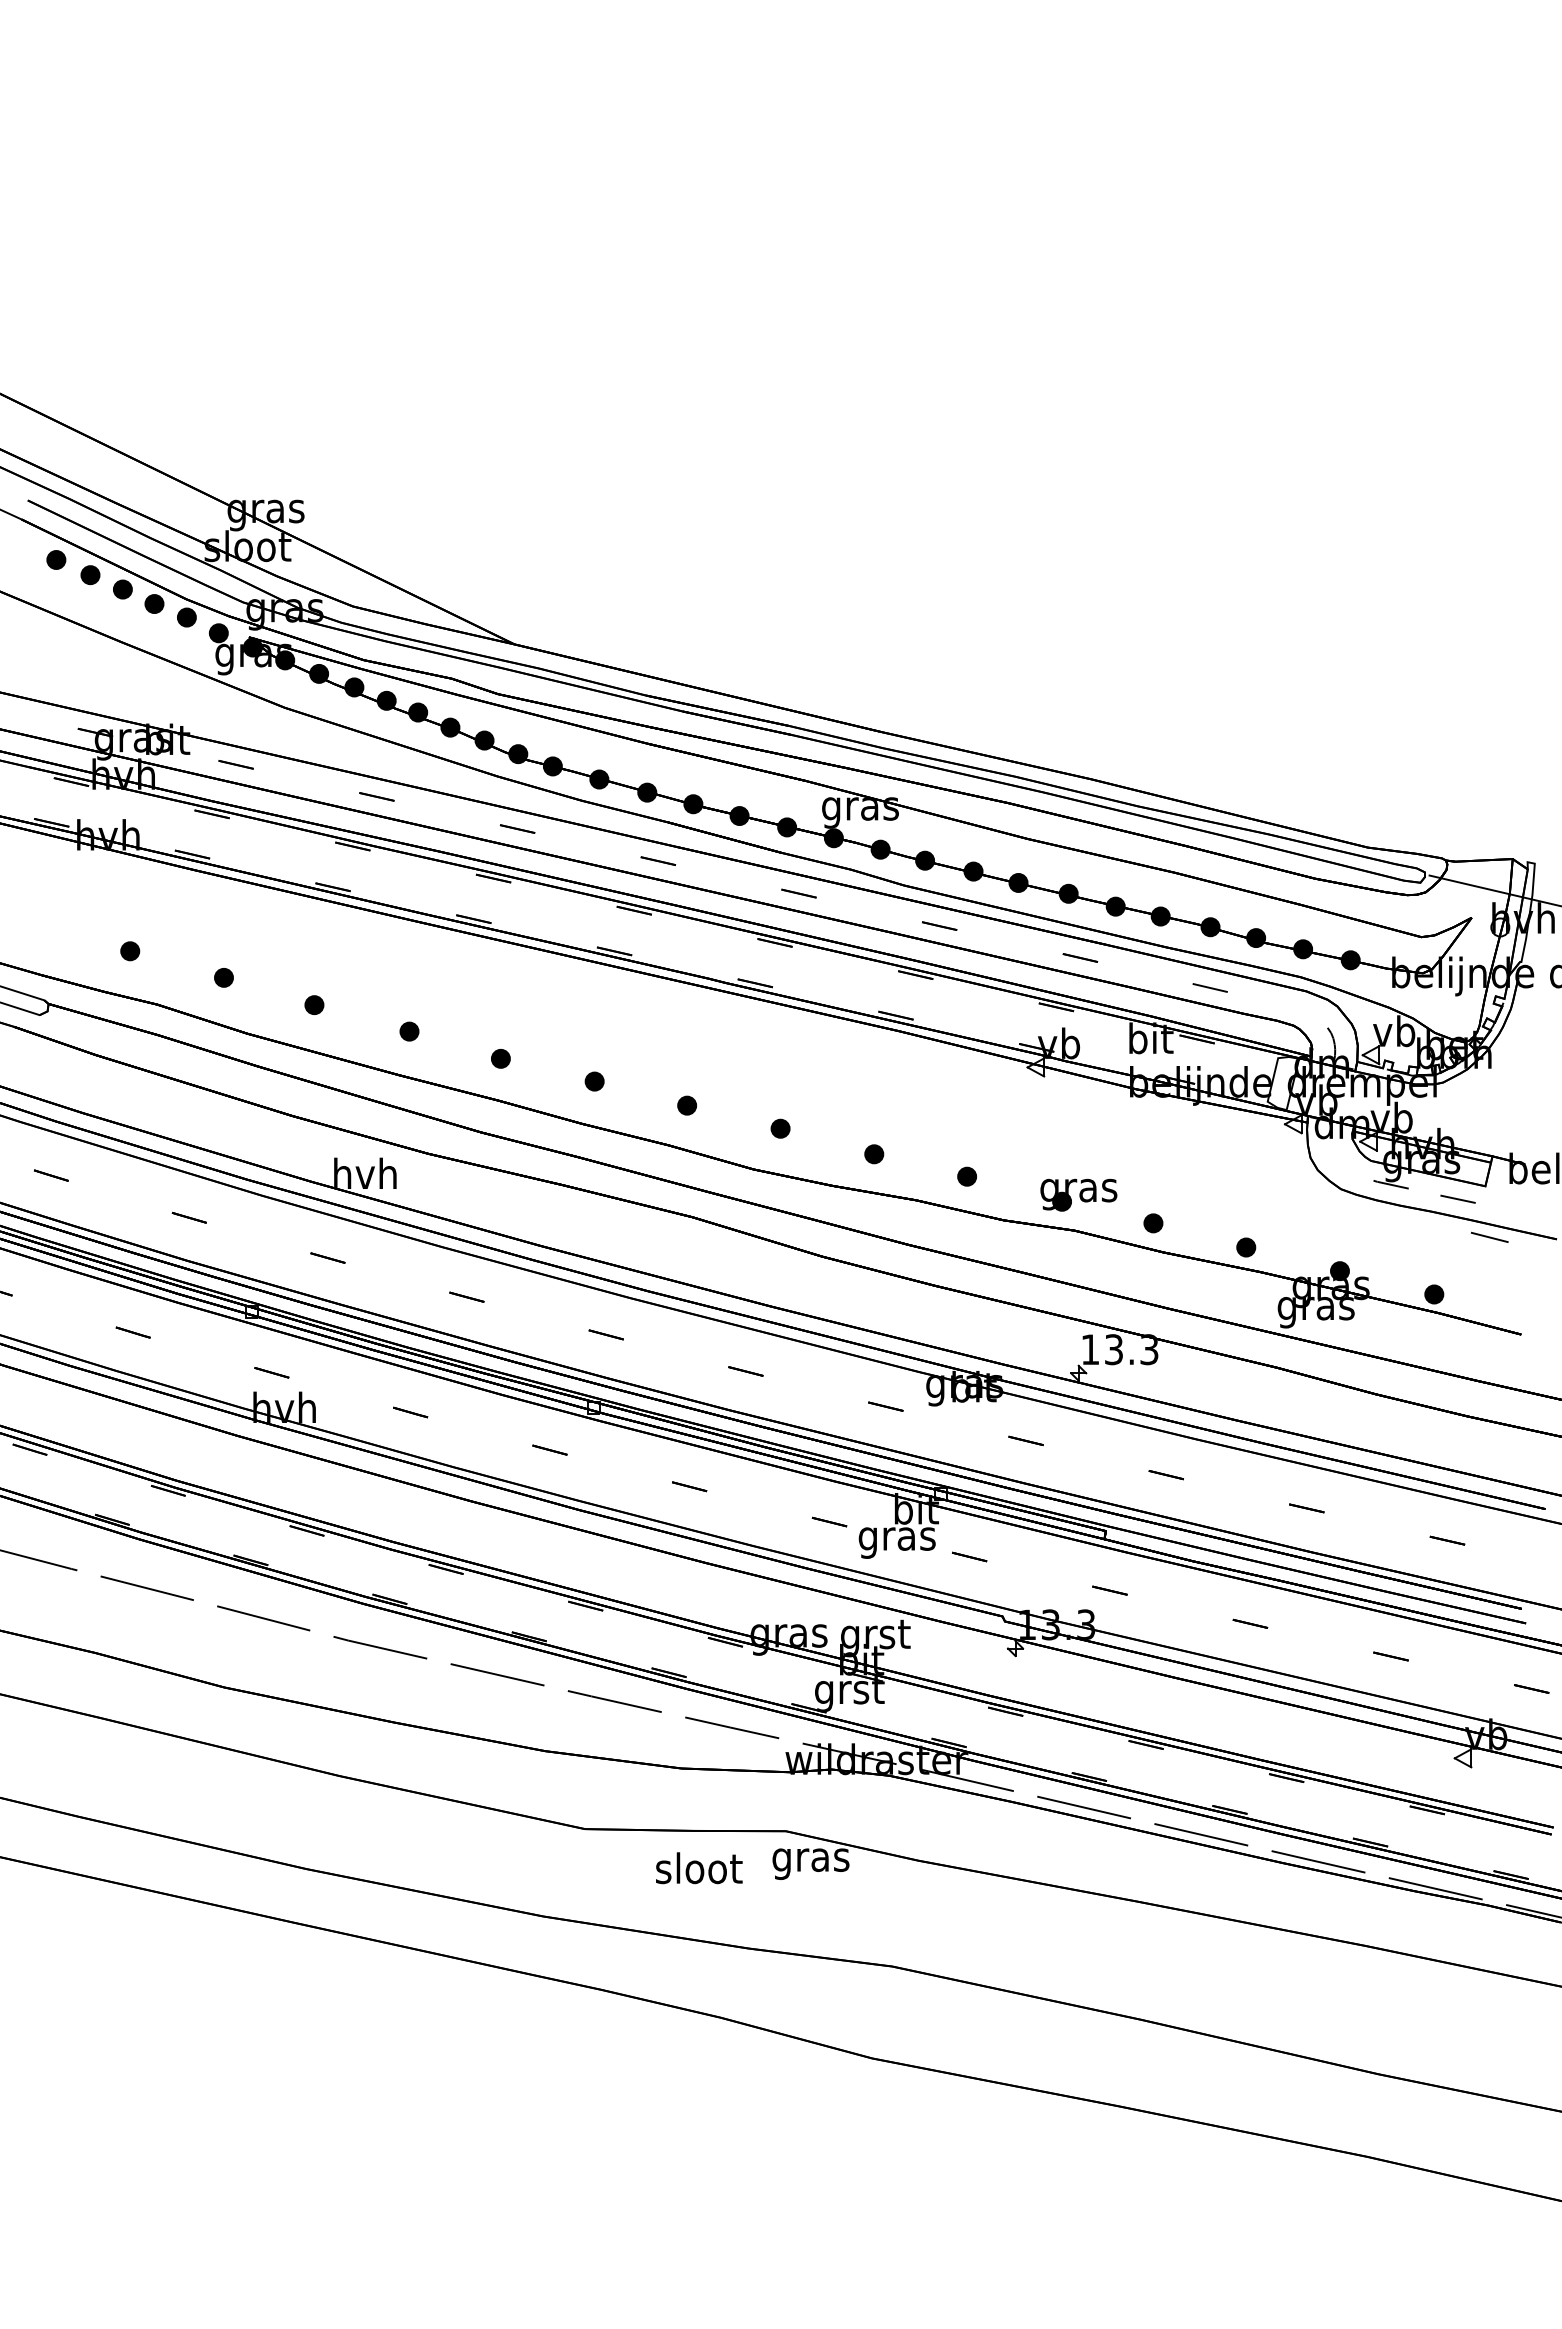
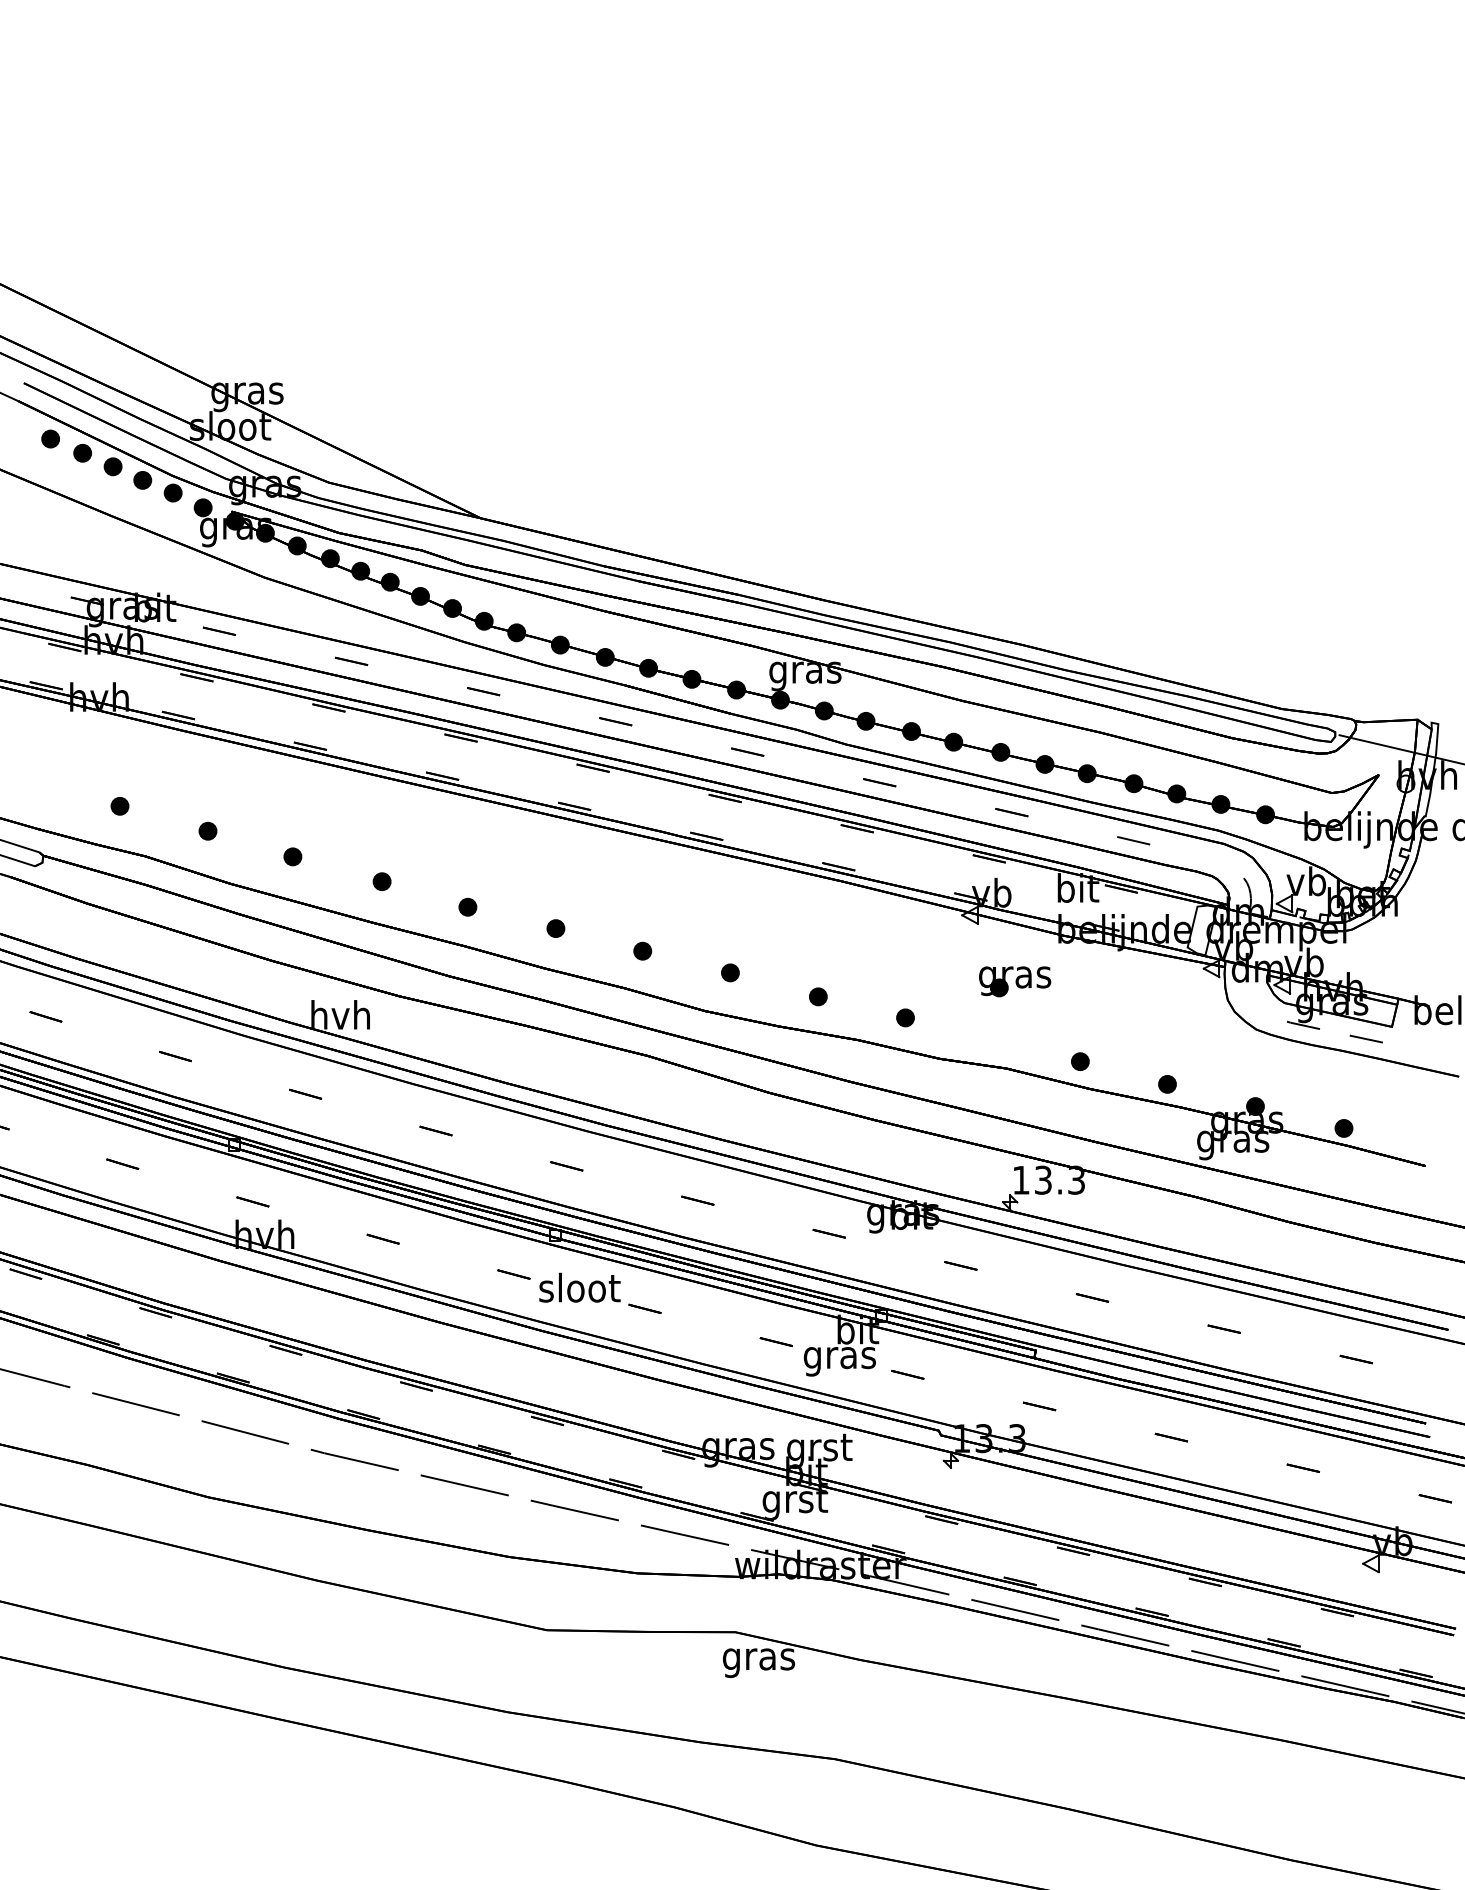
part: (1078, 1194) -> (1014, 981), moved
line: (1489, 1237) -> (1395, 1074), removed
text: (699, 1868) -> (580, 1288), moved

